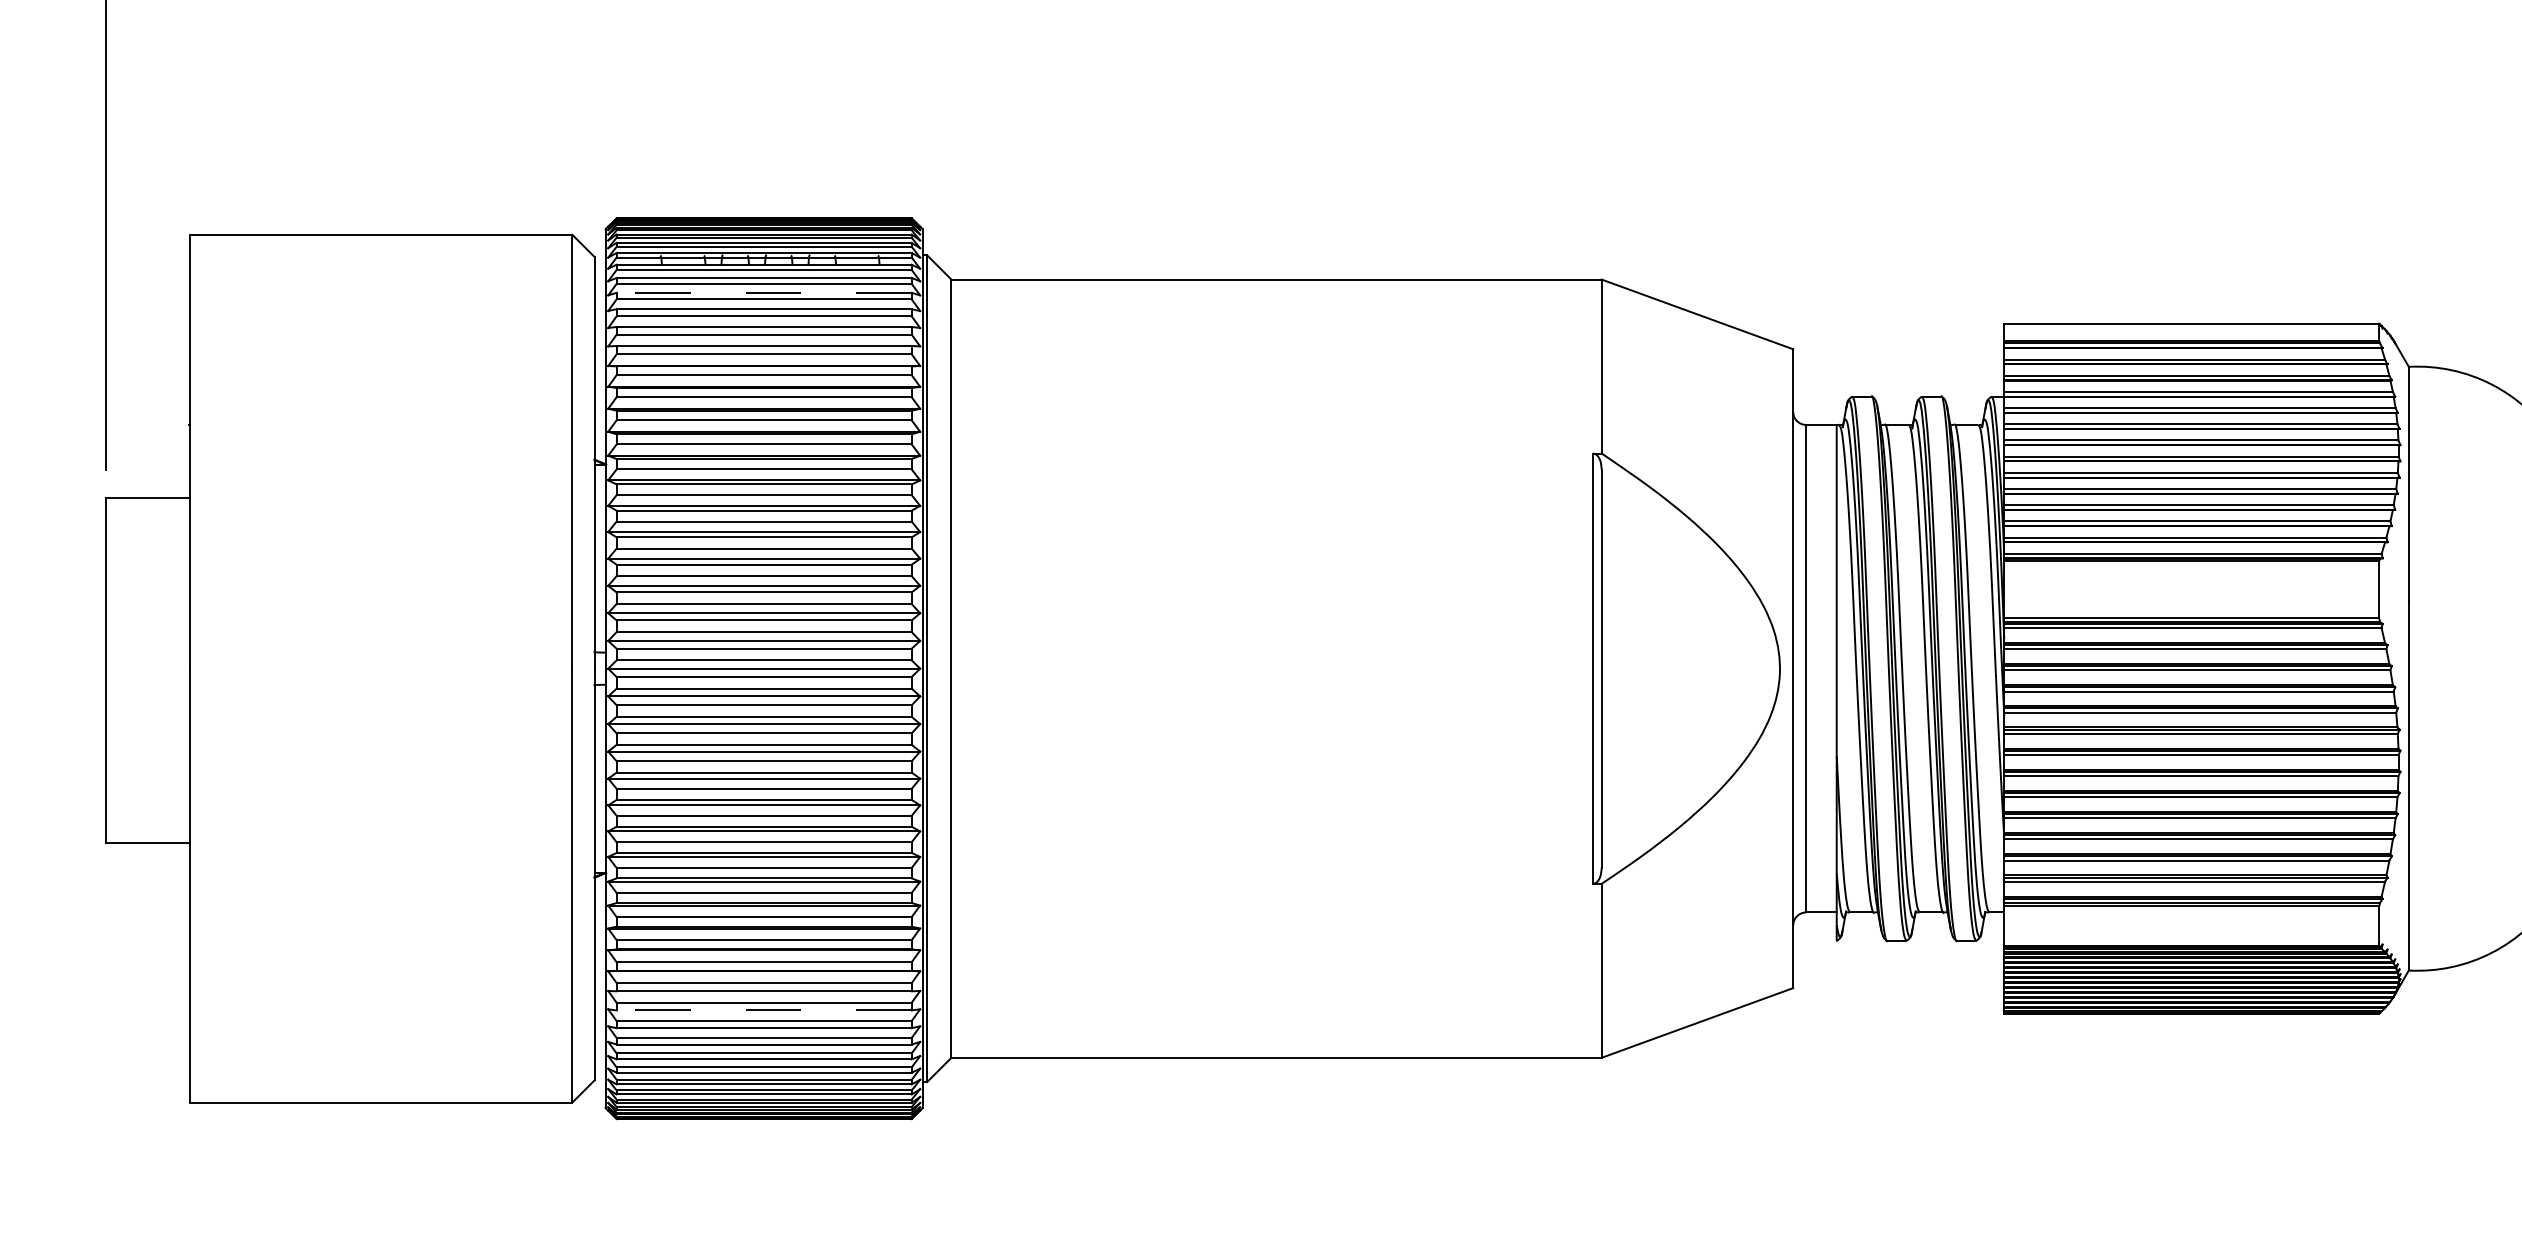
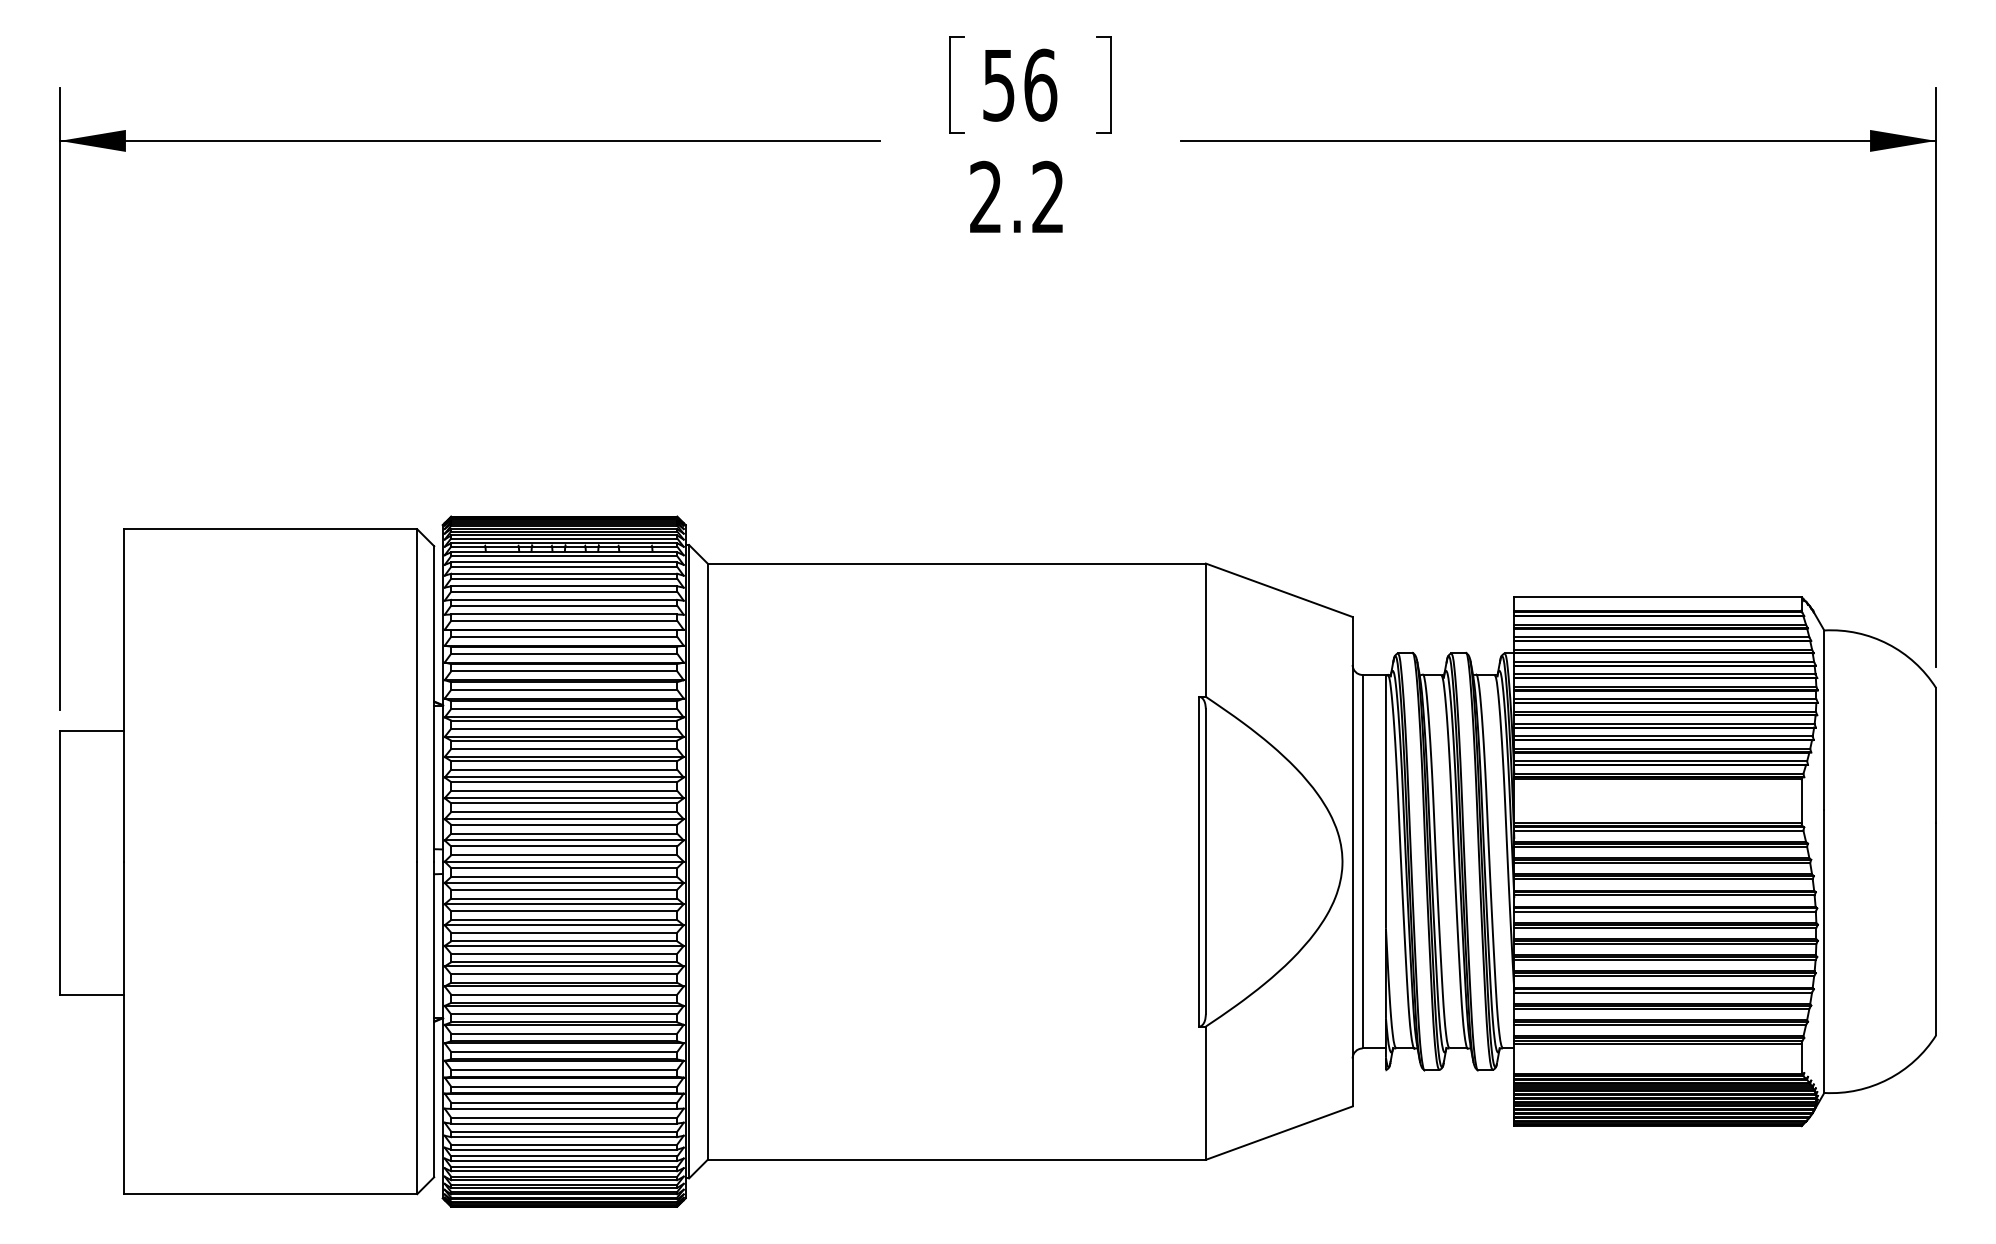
line: (763, 292) -> (563, 573), dashed -> solid
line: (763, 1010) -> (563, 1123), dashed -> solid

